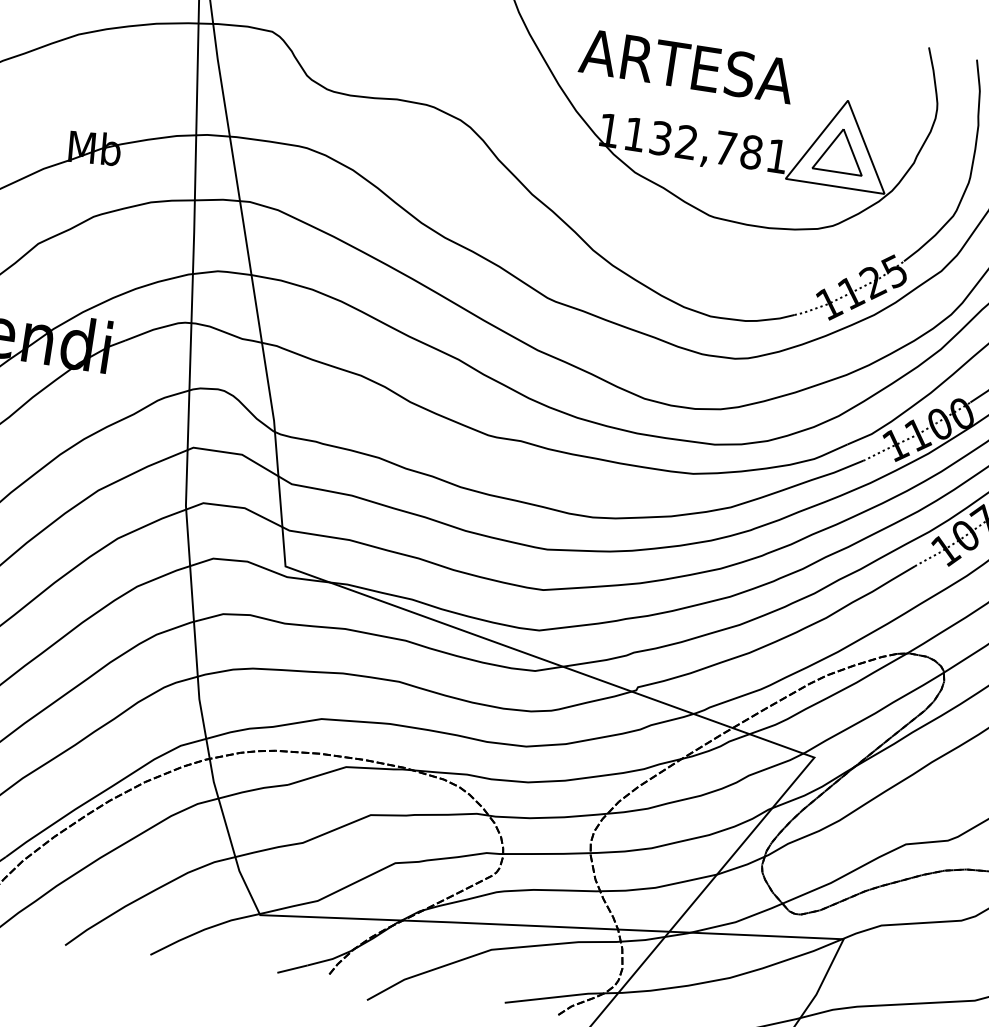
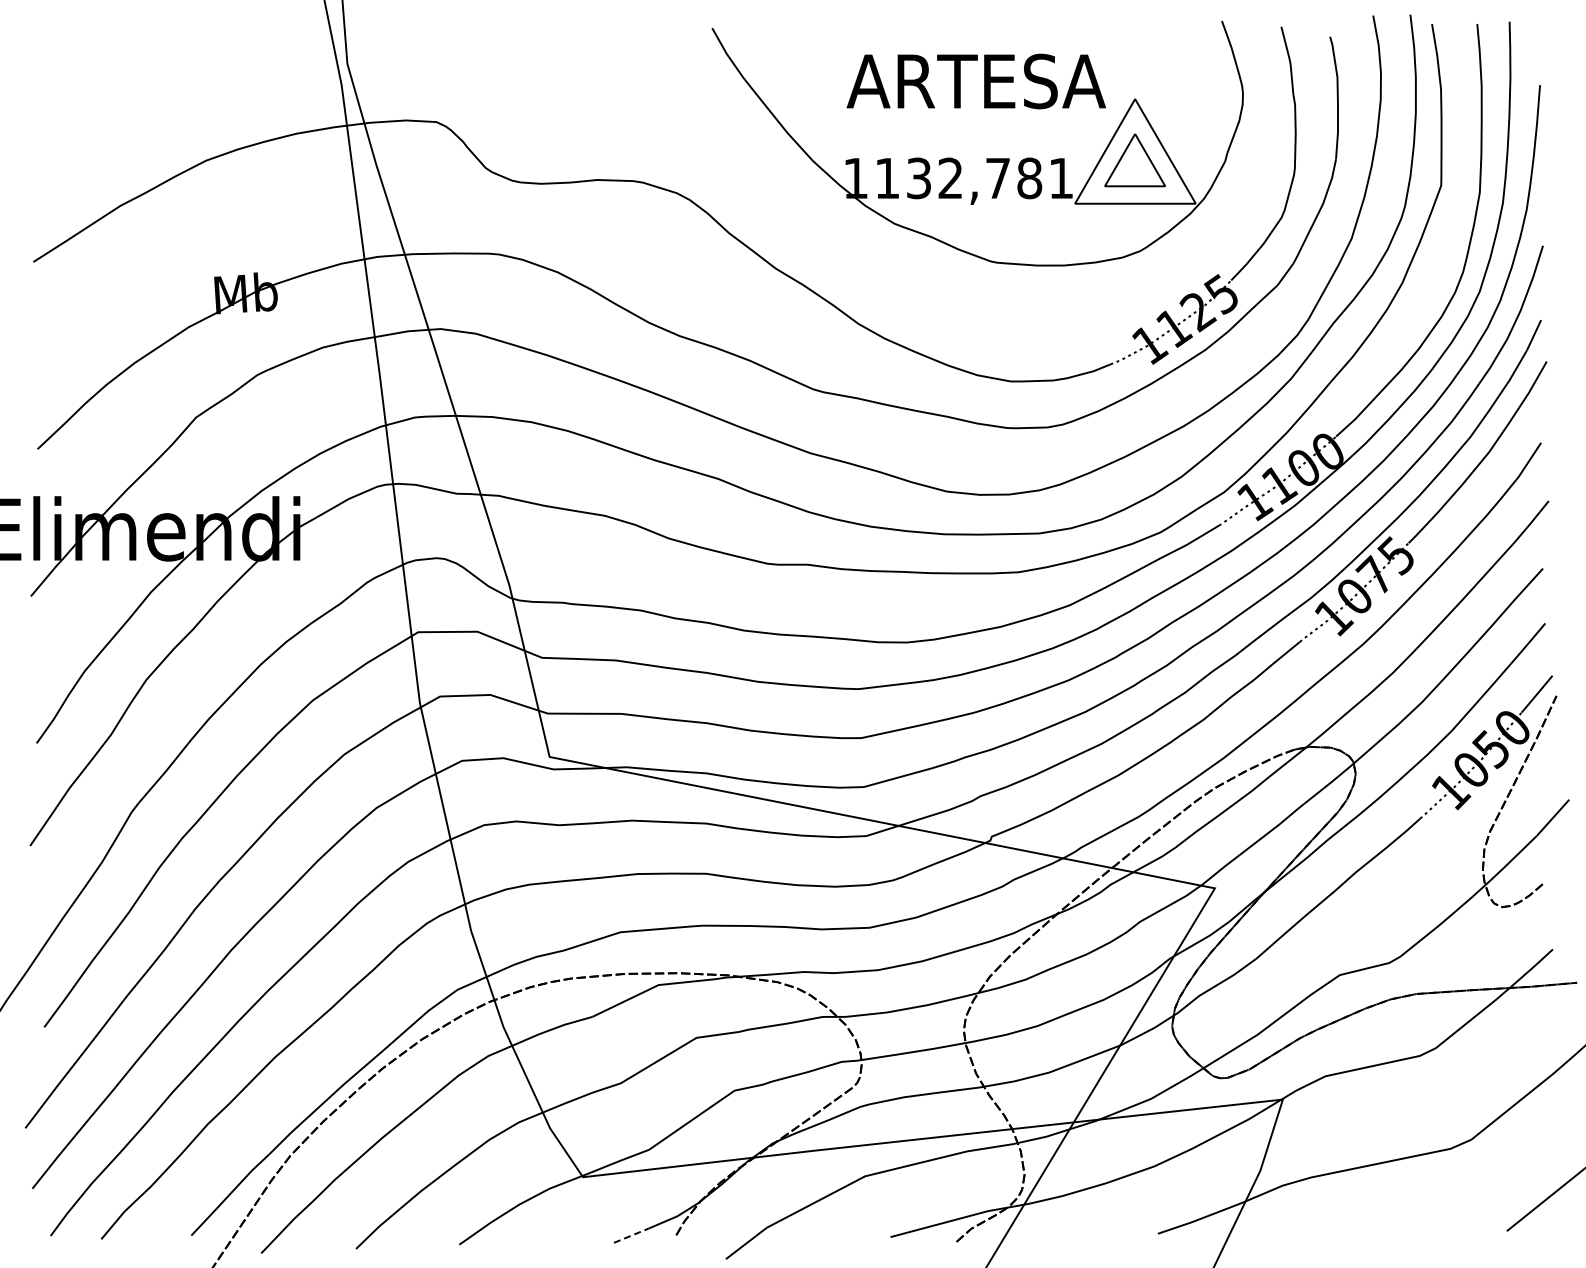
text: (686, 66) -> (975, 81), moved
line: (292, 968) -> (631, 1235), solid -> dashed

